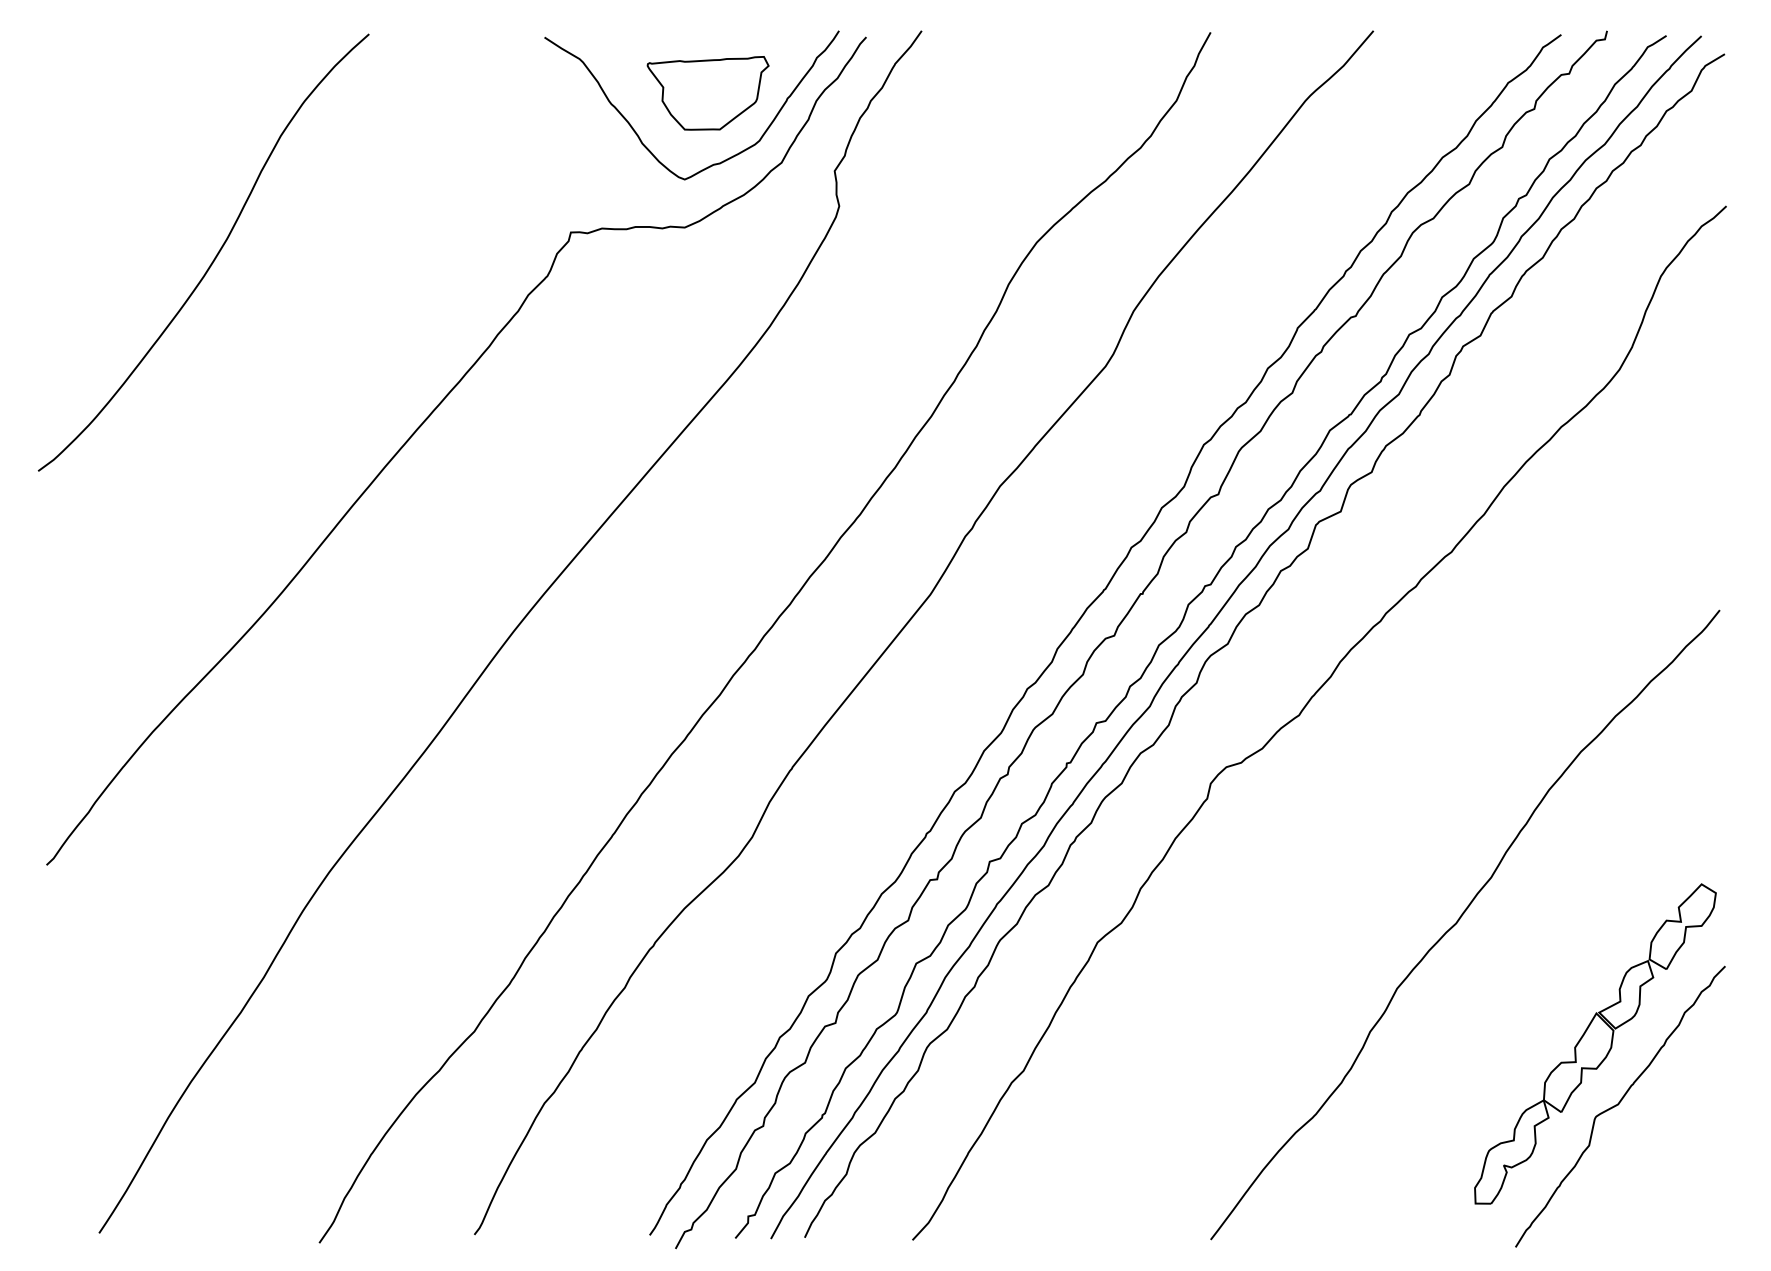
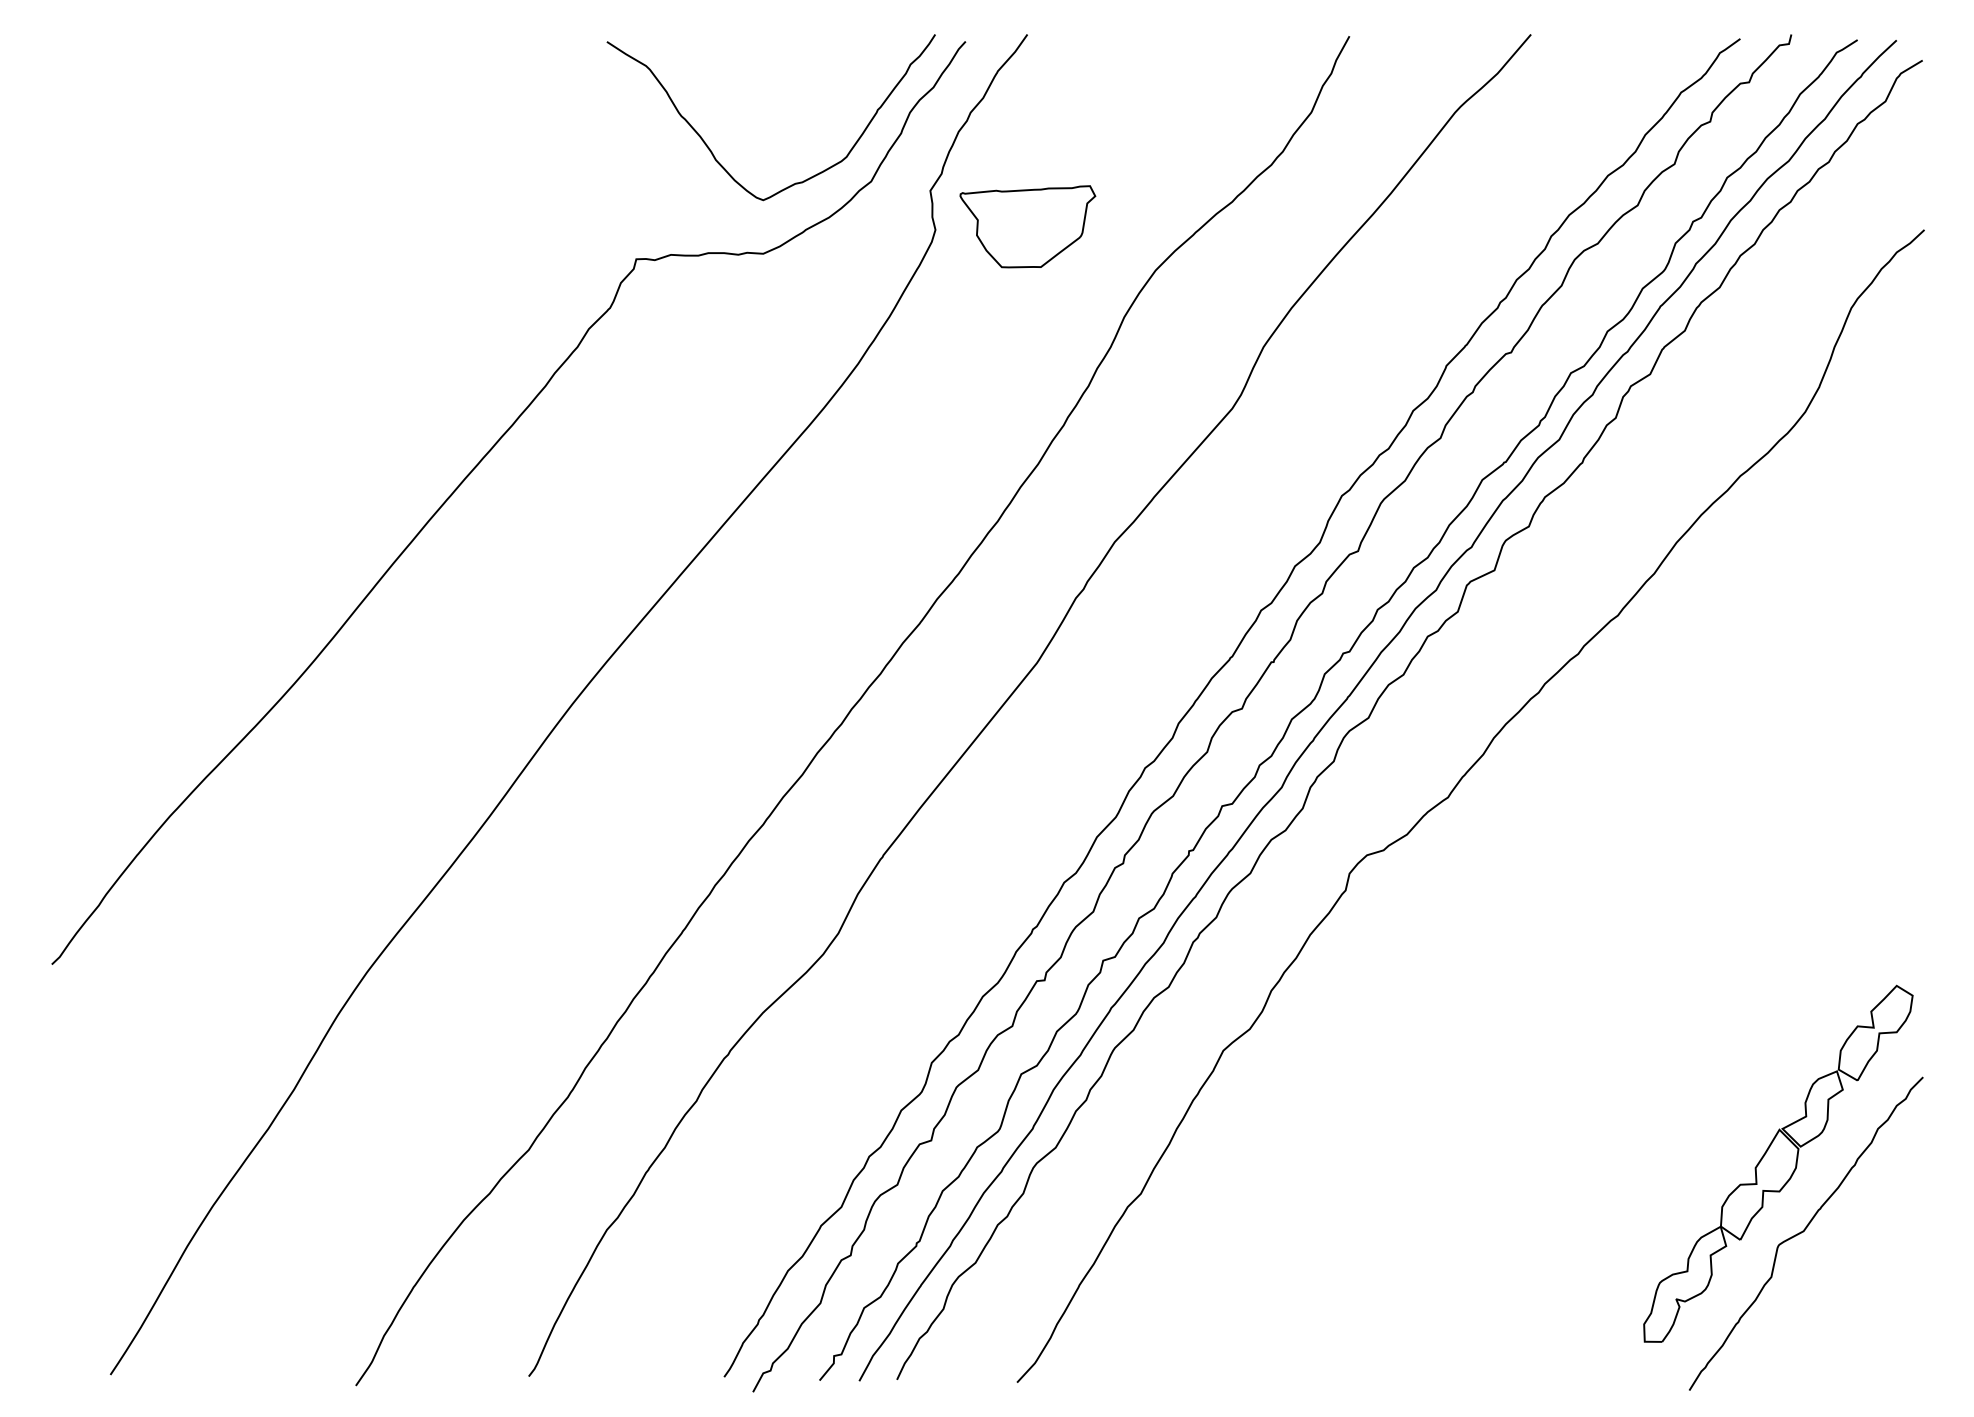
part: (707, 93) -> (1027, 226), moved
curve: (212, 260) -> (236, 290), removed
curve: (1460, 919) -> (1627, 1025), removed

